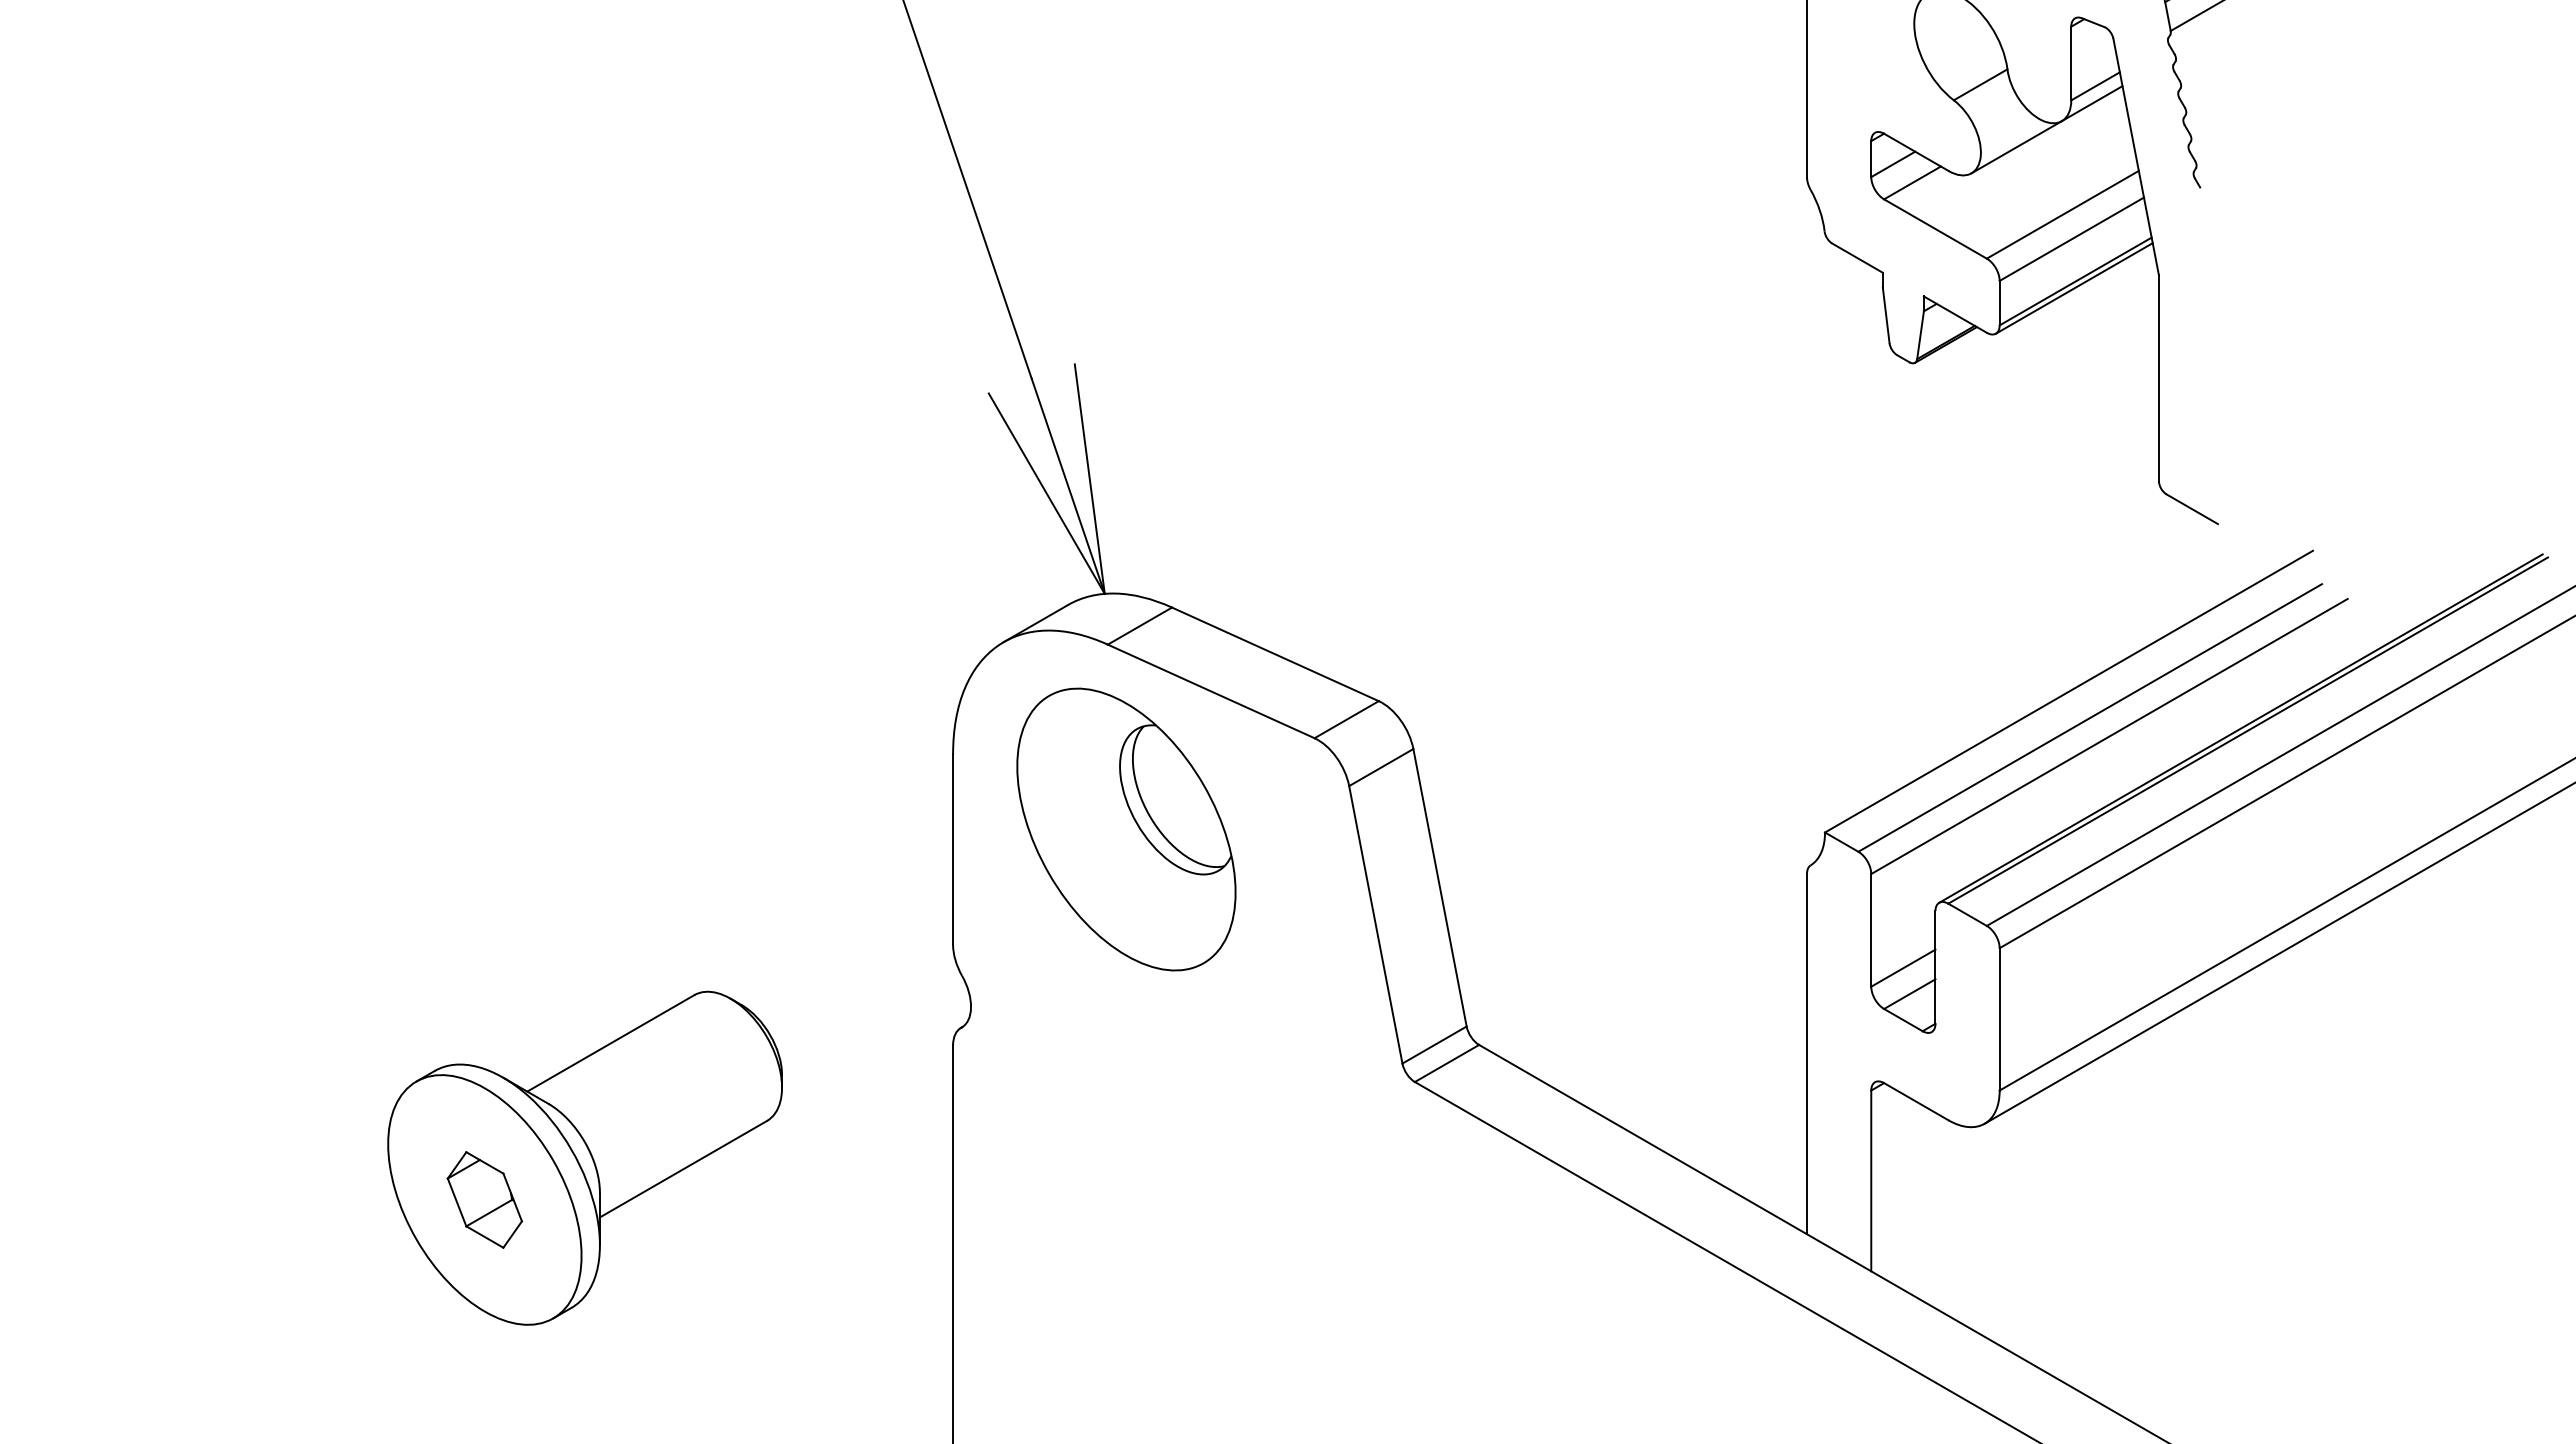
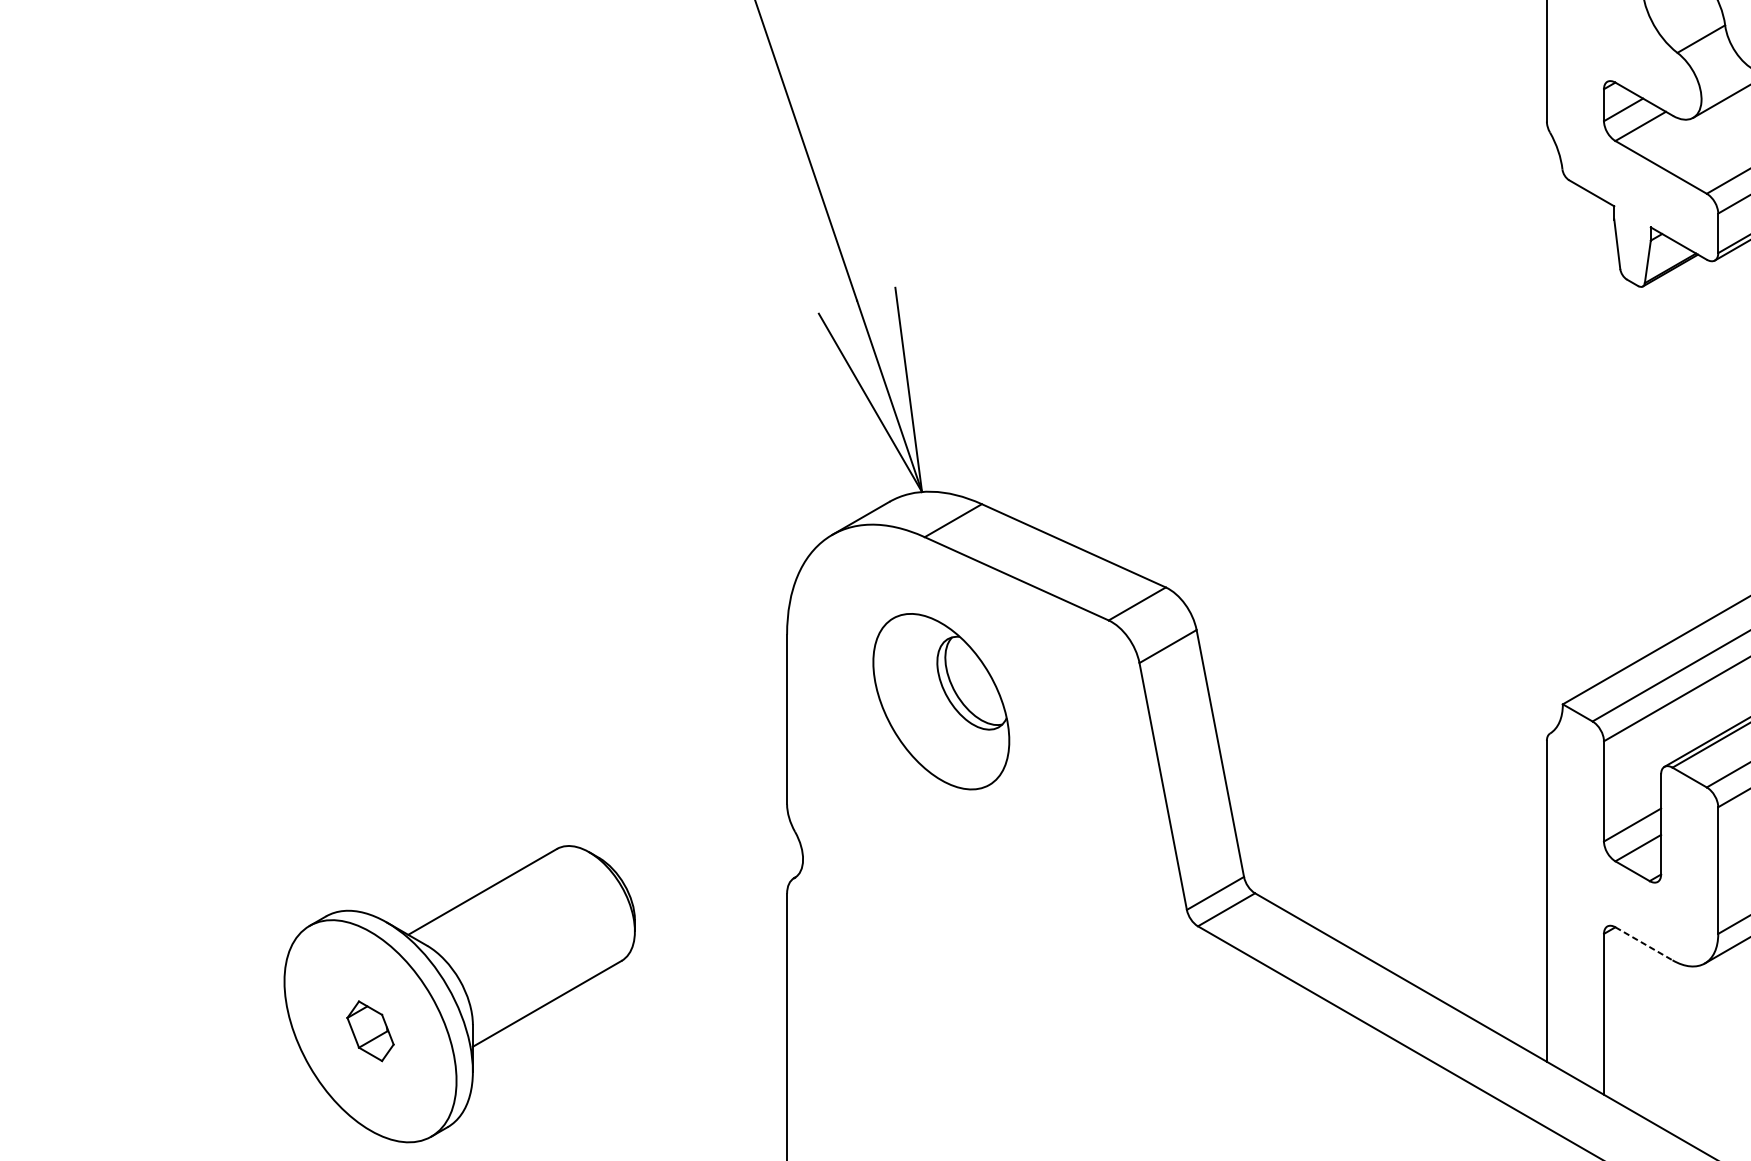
part: (1126, 829) -> (941, 701), size x0.7
line: (1916, 1101) -> (1644, 943), solid -> dashed
part: (484, 1199) -> (370, 1030), size x0.7

